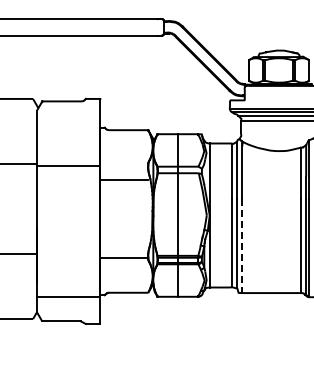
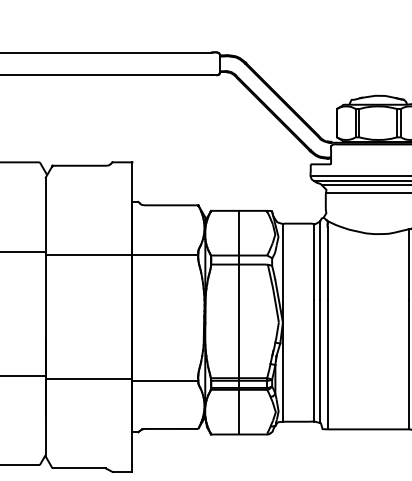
line: (124, 180) -> (165, 255), moved
line: (242, 244) -> (327, 362), dashed -> solid
line: (68, 296) -> (88, 379), moved

